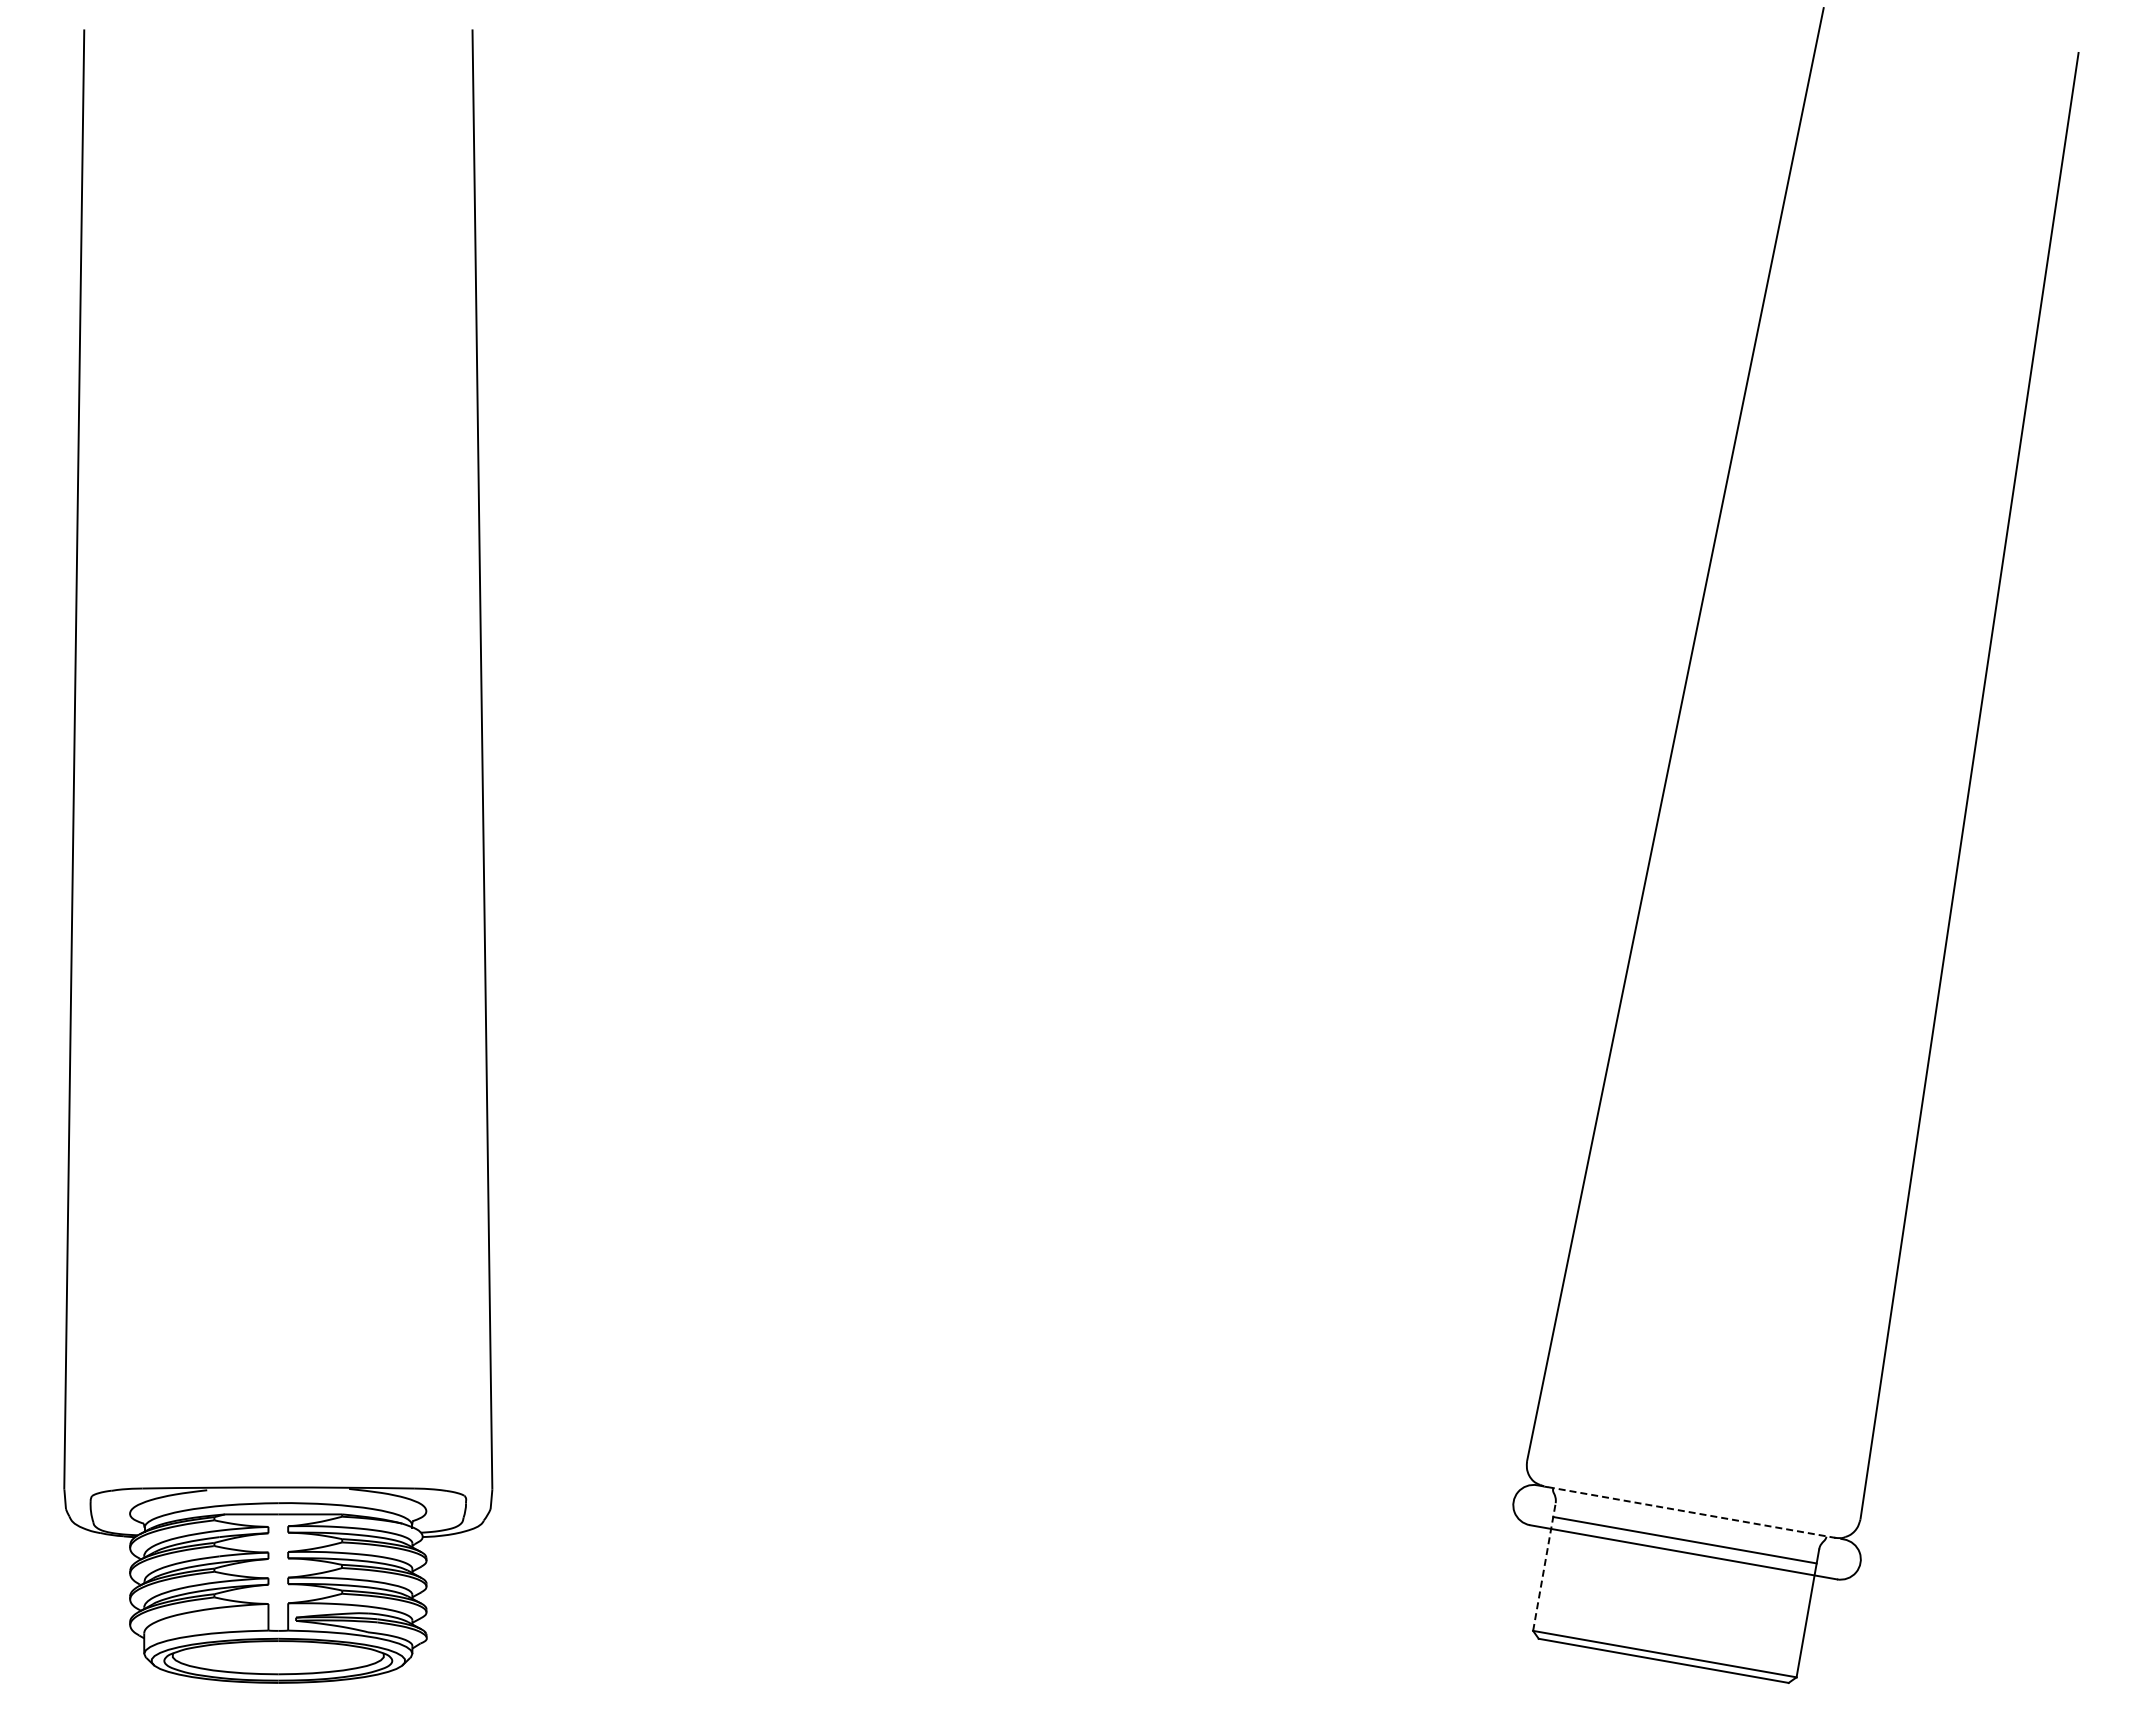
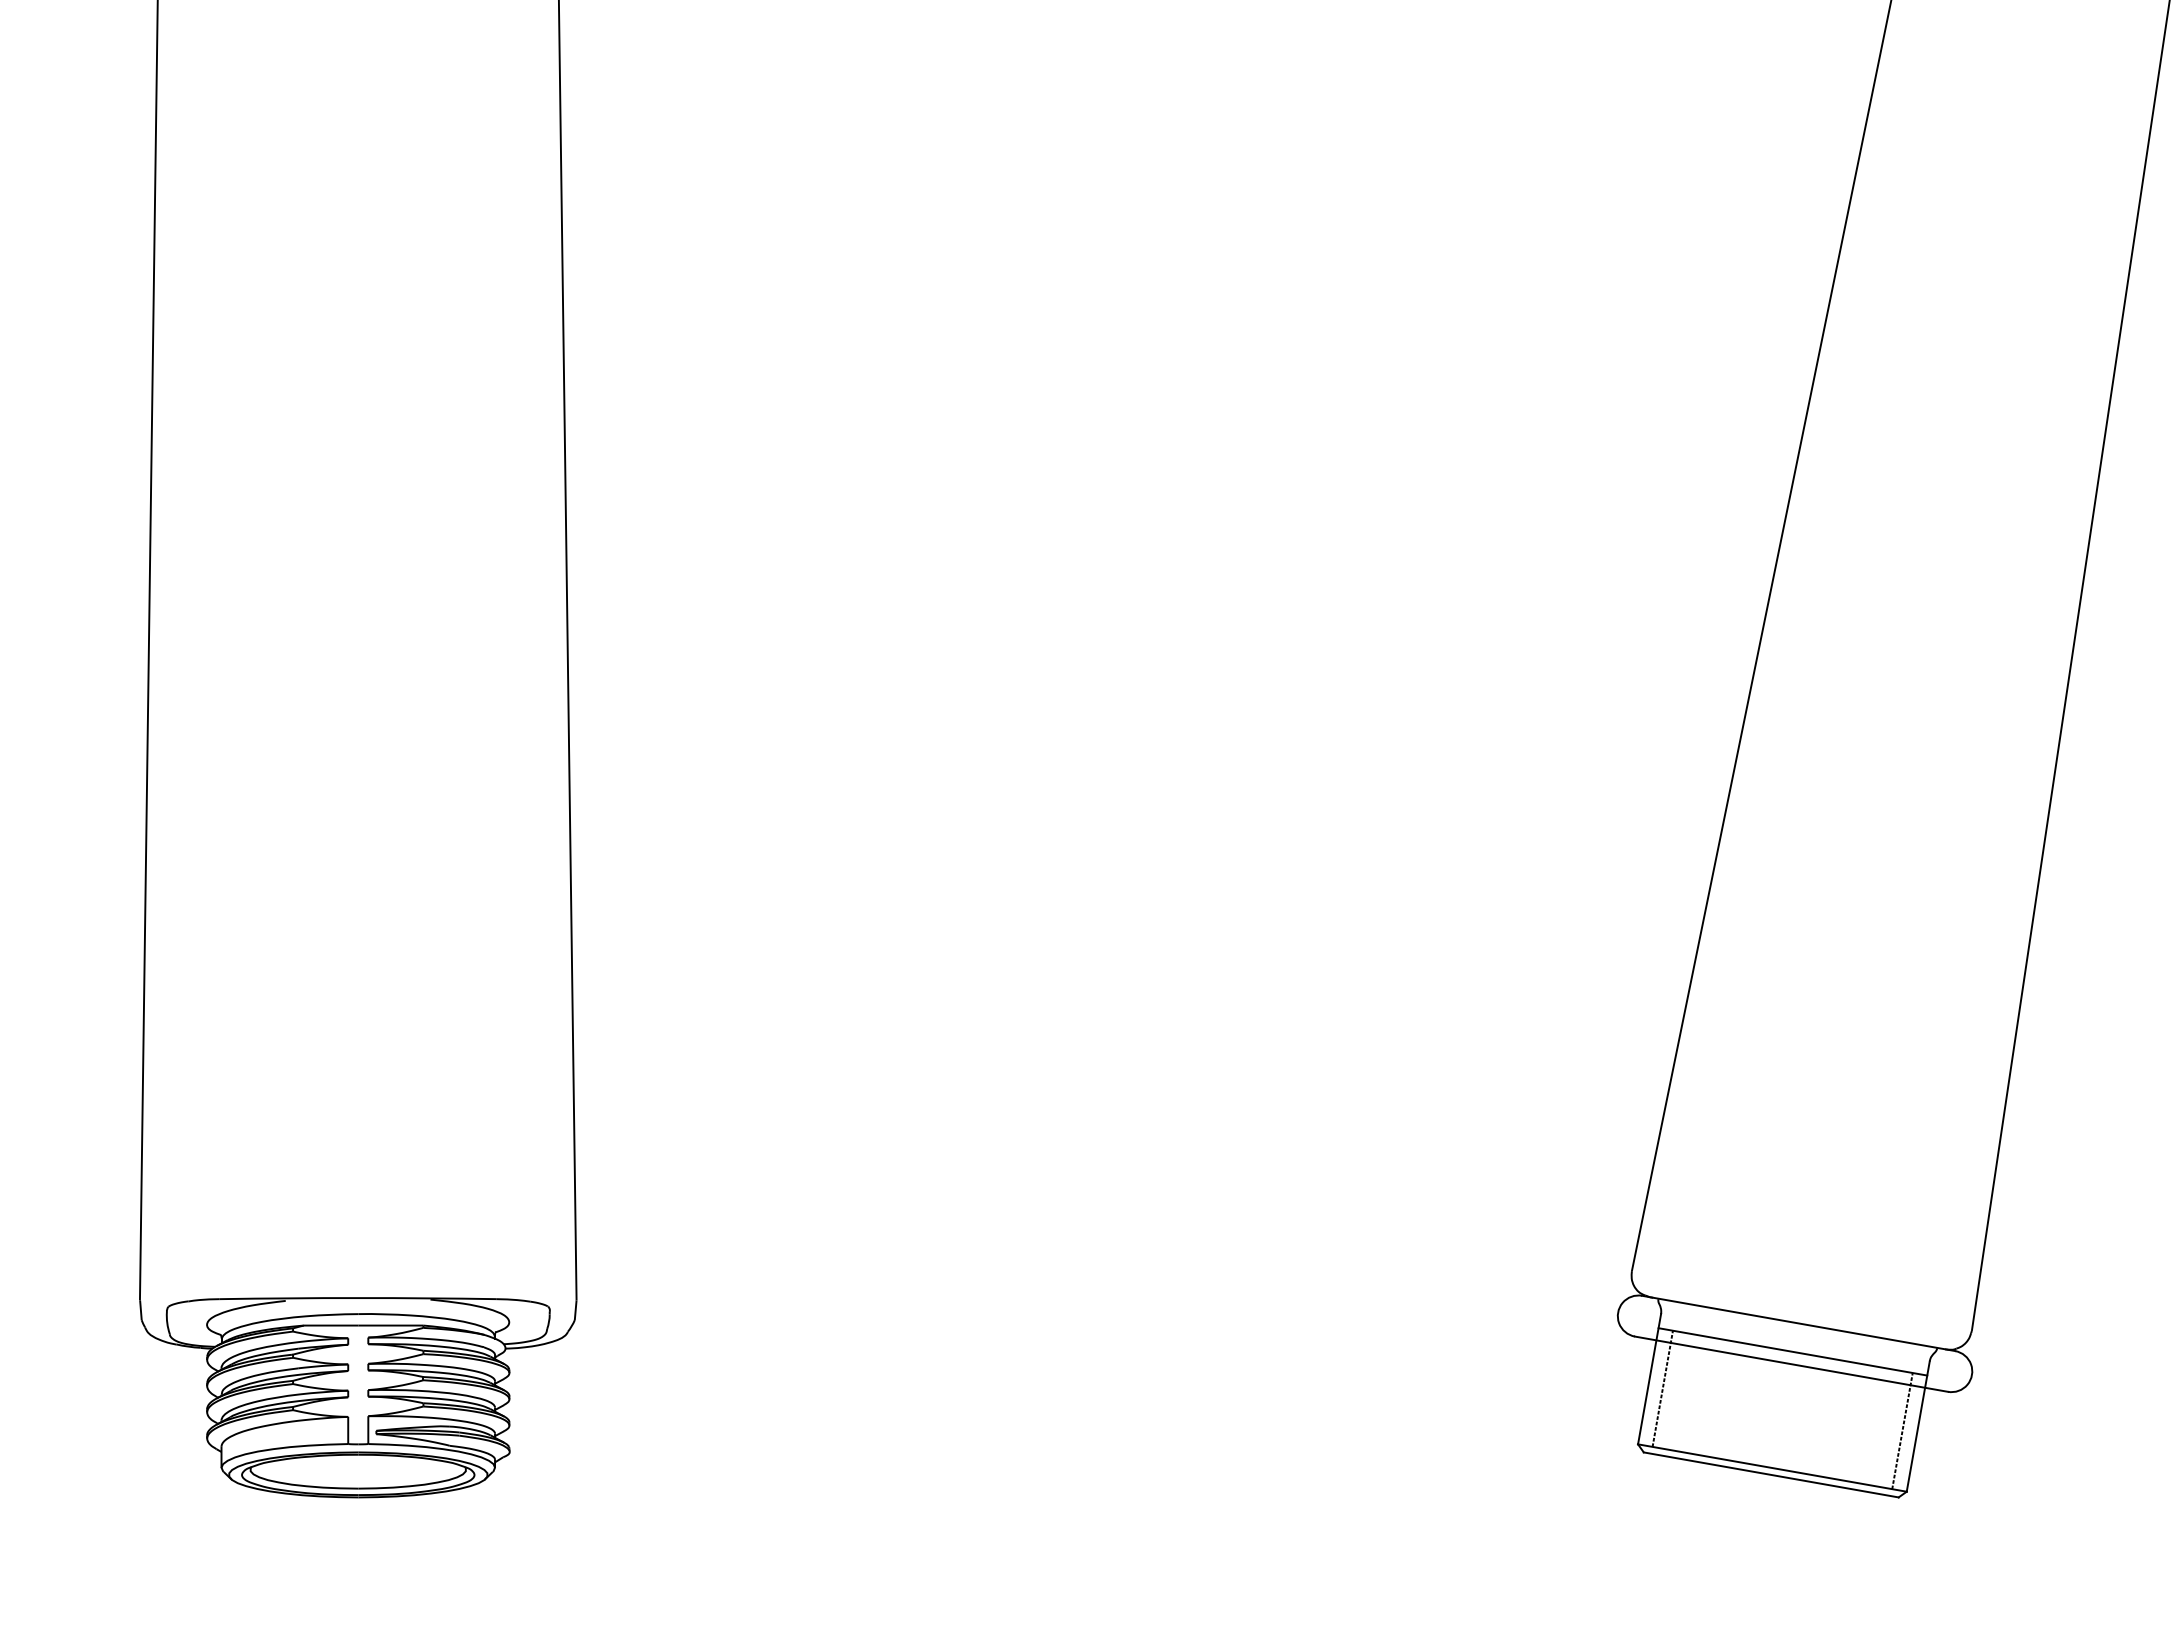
line: (1690, 1512) -> (1798, 1323), dashed -> solid
line: (1544, 1566) -> (1649, 1378), dashed -> solid
line: (1557, 1576) -> (1662, 1388), added
line: (1792, 1617) -> (1902, 1430), added

